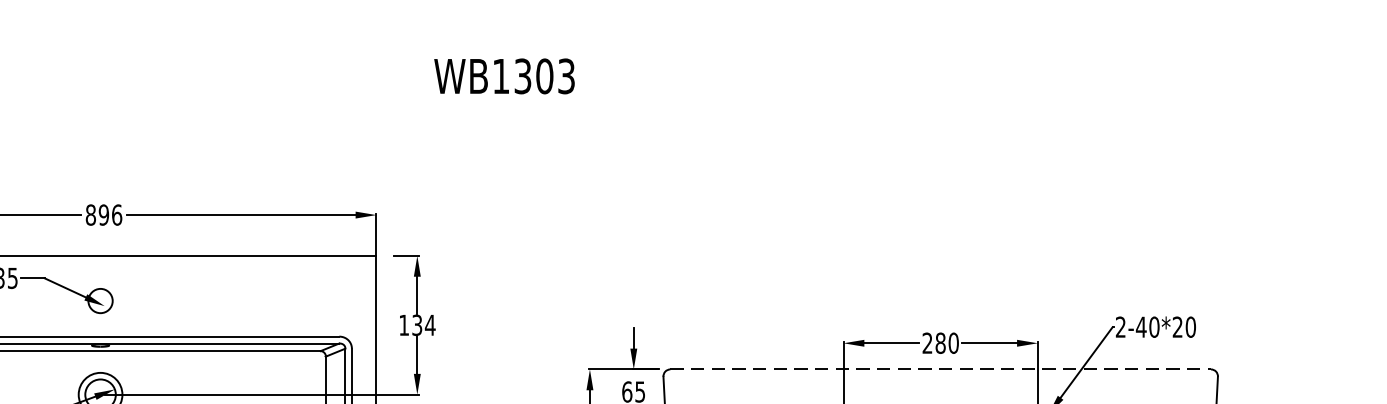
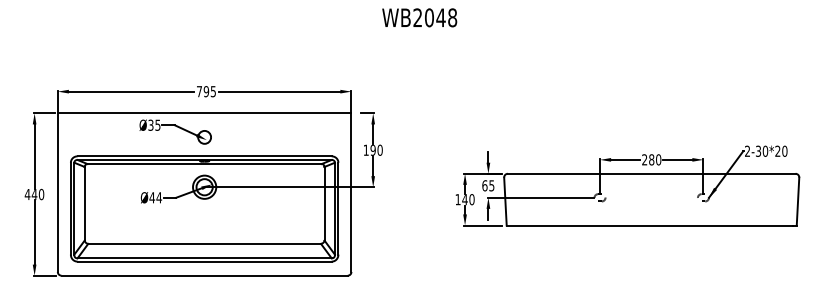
text: (534, 75) -> (435, 17), WB1303 -> WB2048
text: (104, 214) -> (206, 91), 896 -> 795
text: (423, 323) -> (376, 149), 134 -> 190
text: (1141, 325) -> (758, 150), 2-40*20 -> 2-30*20
line: (940, 368) -> (651, 173), dashed -> solid

